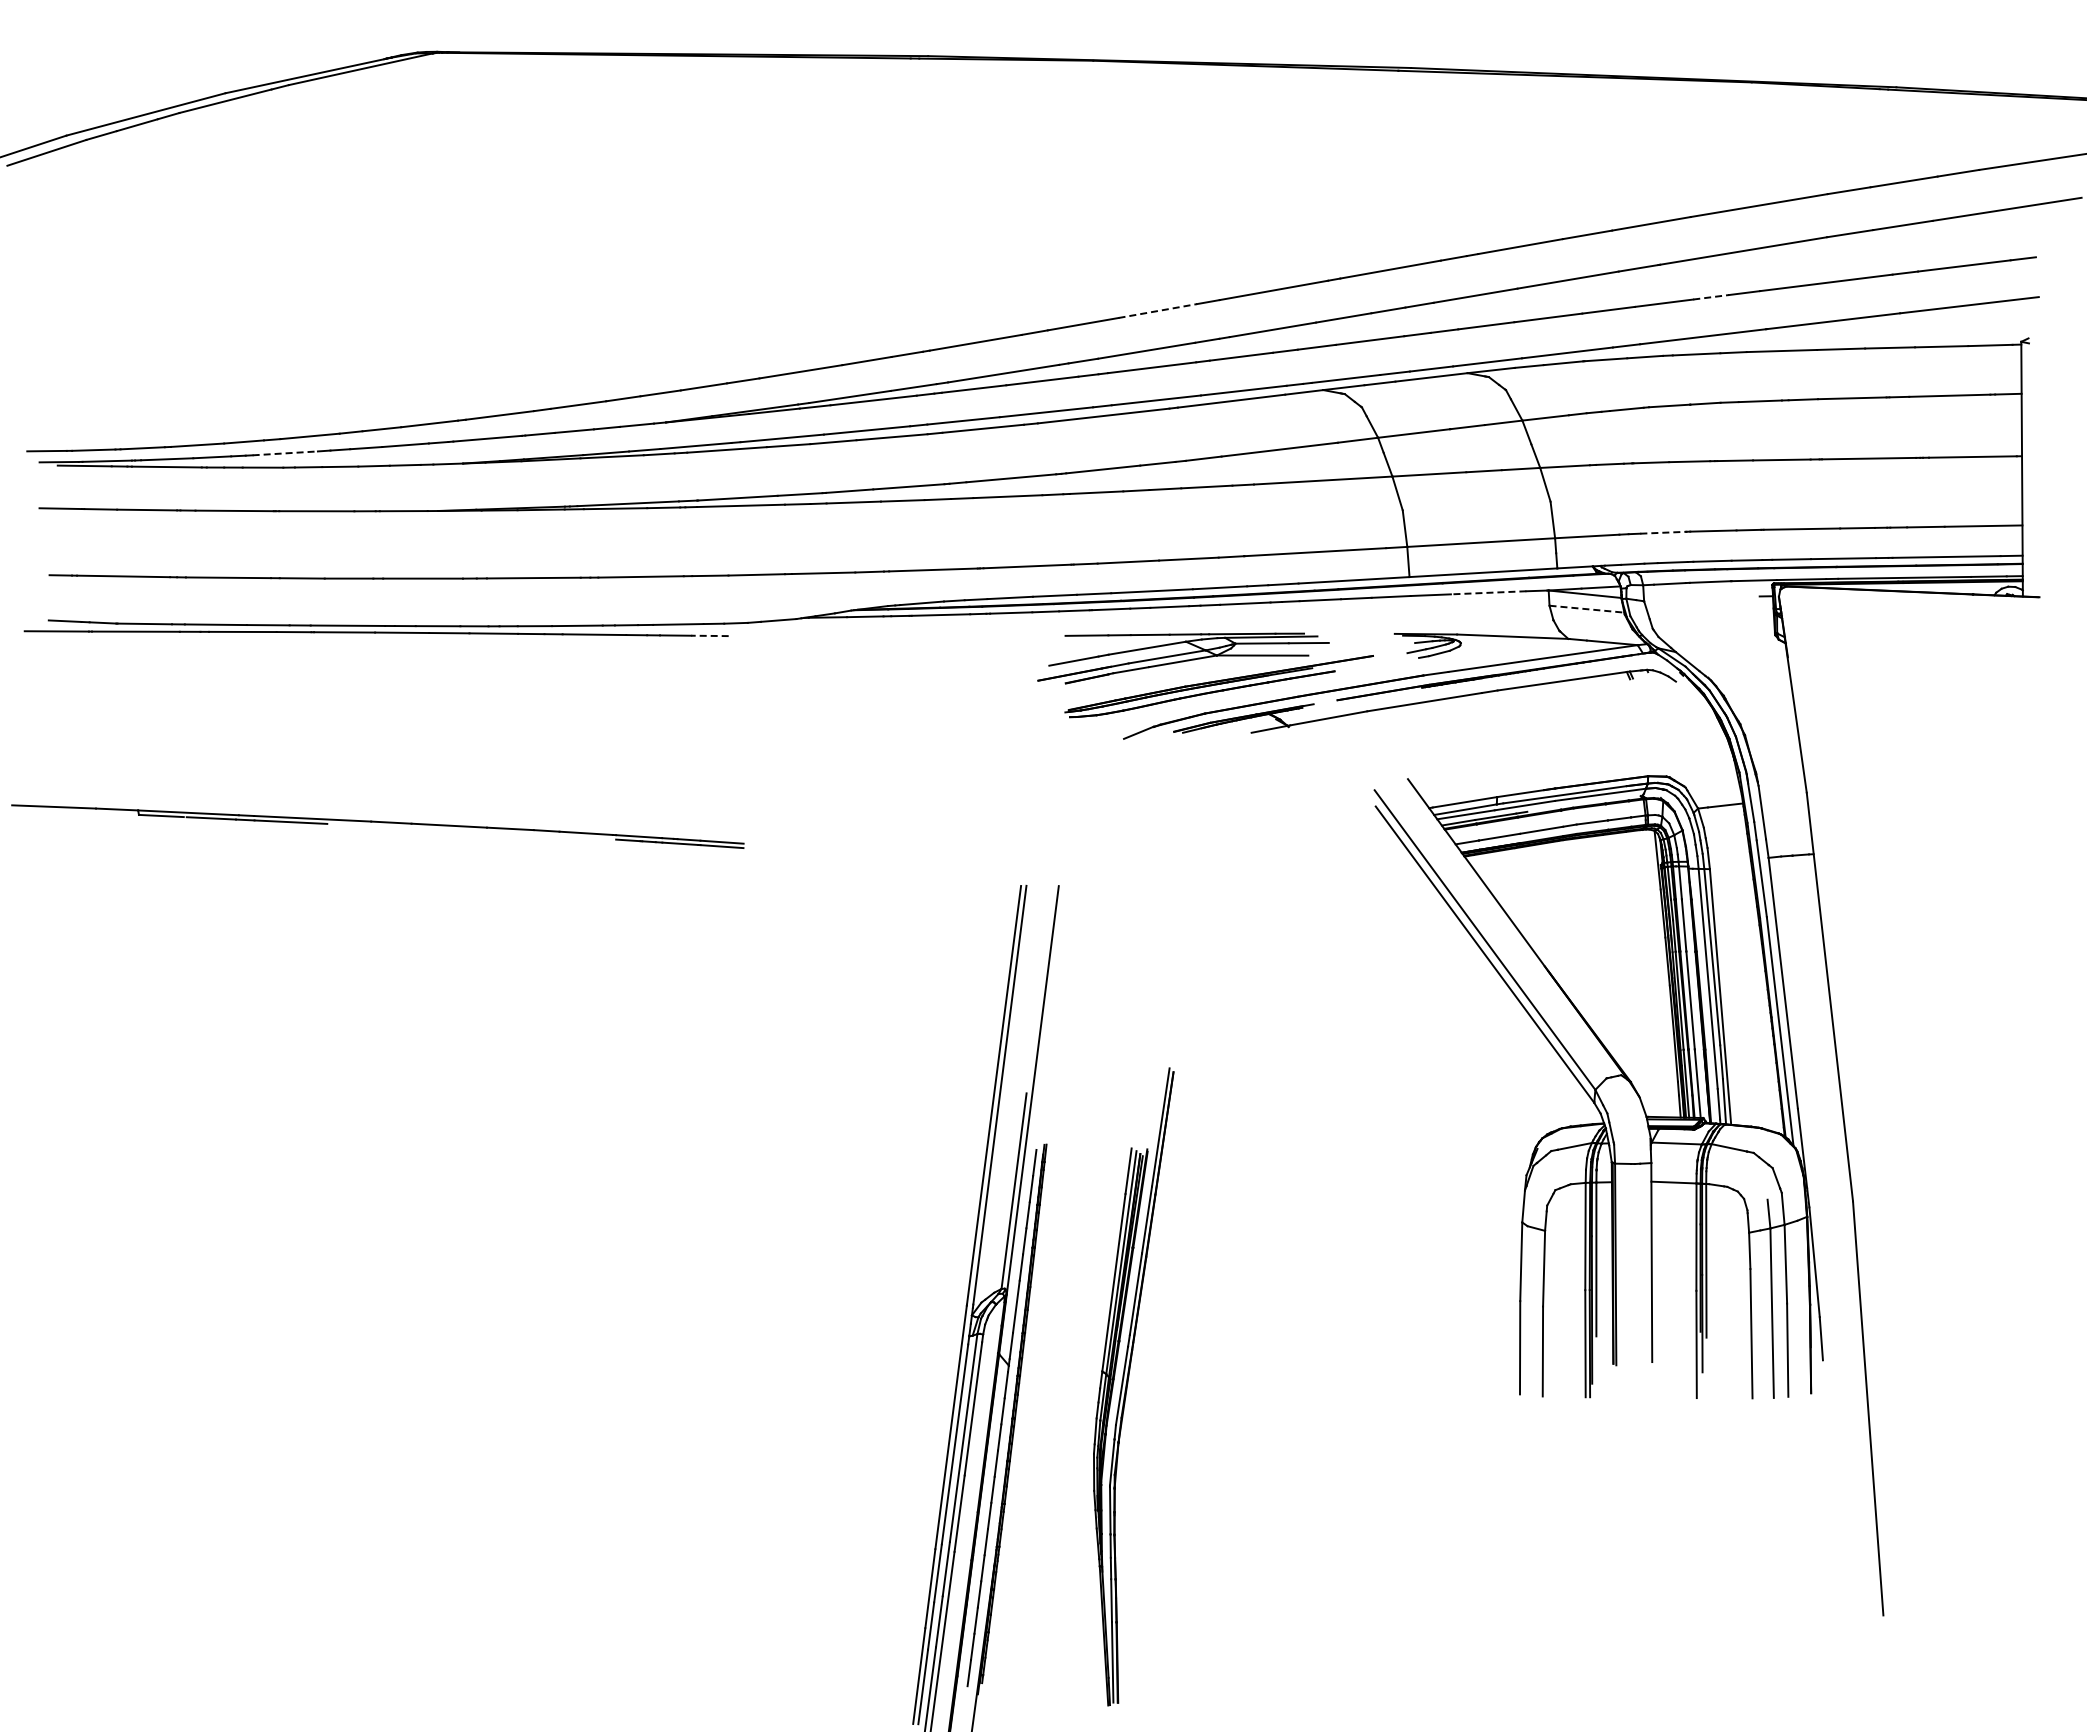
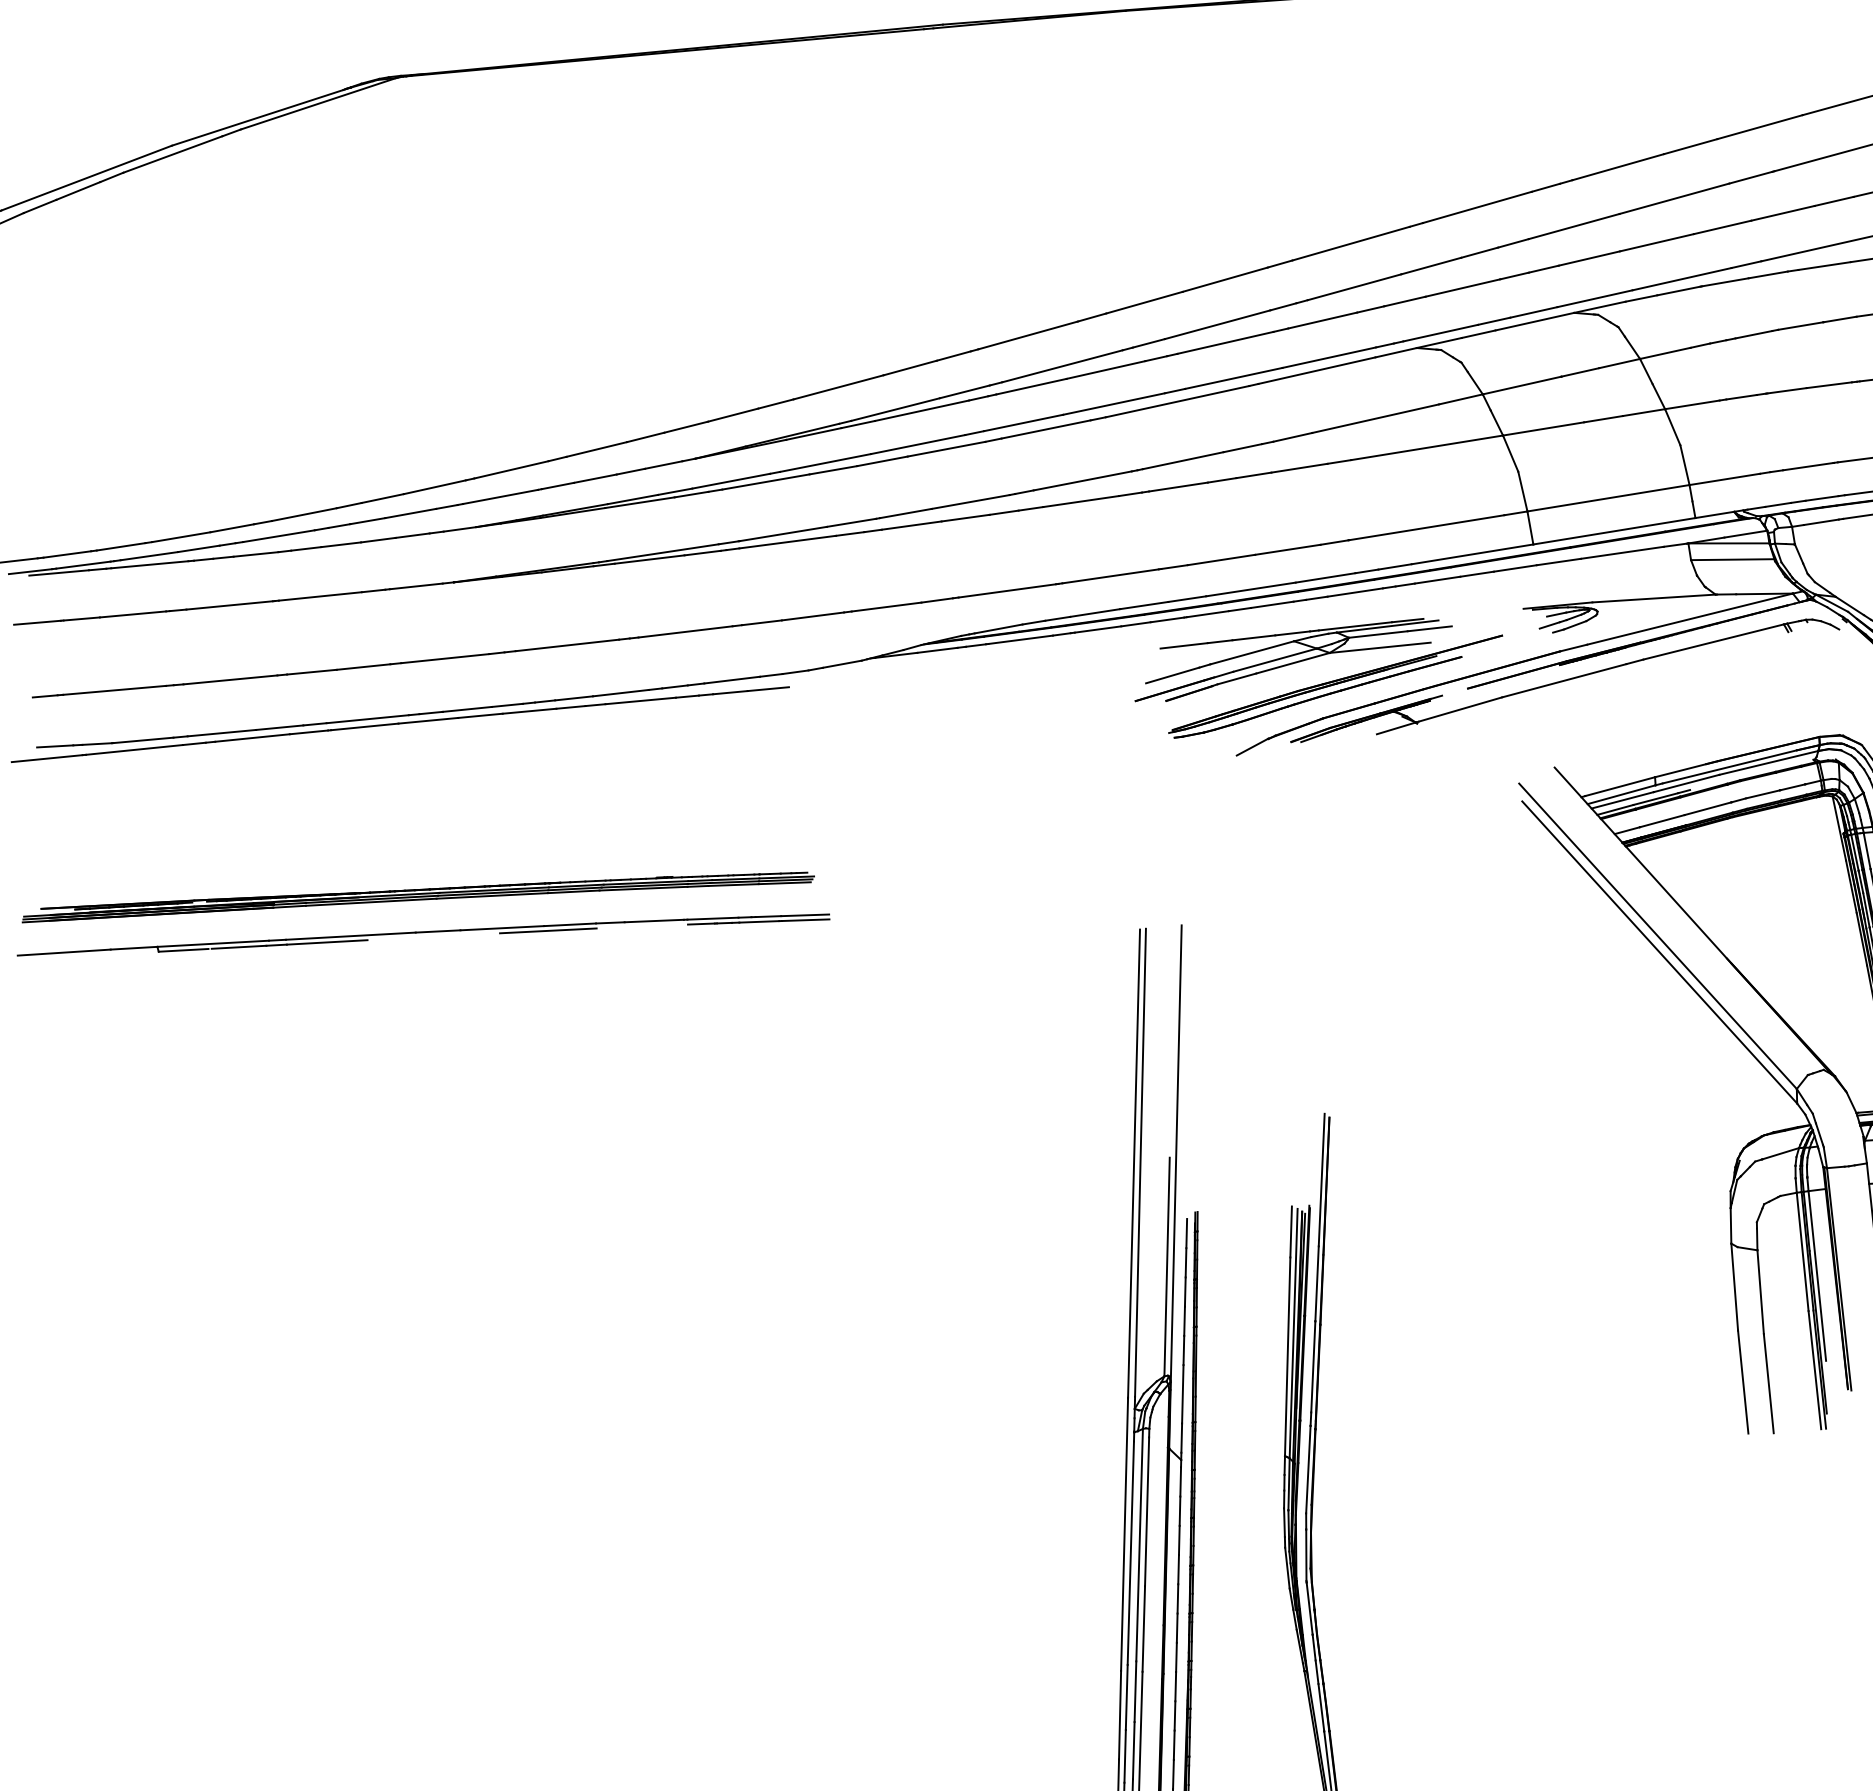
line: (1711, 297) -> (1834, 201), dashed -> solid
line: (1157, 311) -> (1225, 280), dashed -> solid
line: (285, 453) -> (279, 536), dashed -> solid
line: (1663, 532) -> (1808, 466), dashed -> solid
line: (1488, 592) -> (1622, 552), dashed -> solid
line: (1586, 609) -> (1732, 560), dashed -> solid
line: (709, 635) -> (767, 688), dashed -> solid
part: (376, 788) -> (417, 895), added
line: (489, 832) -> (547, 931), added

